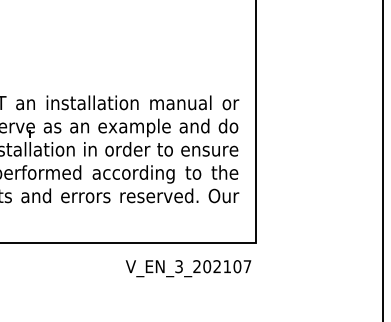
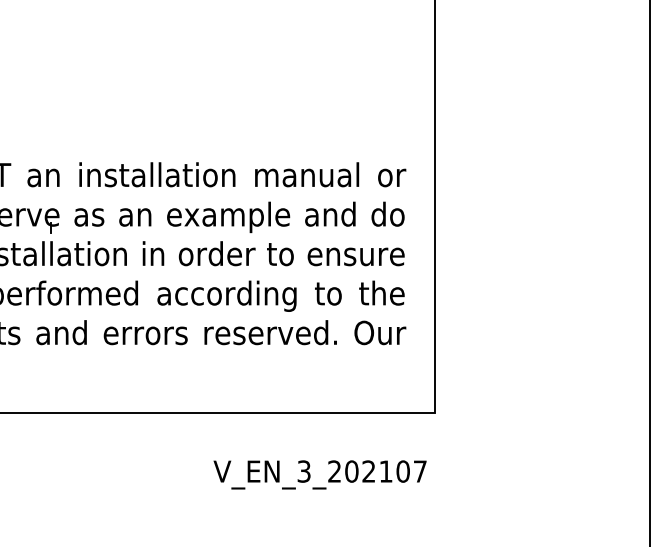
text: (188, 268) -> (320, 474), moved

